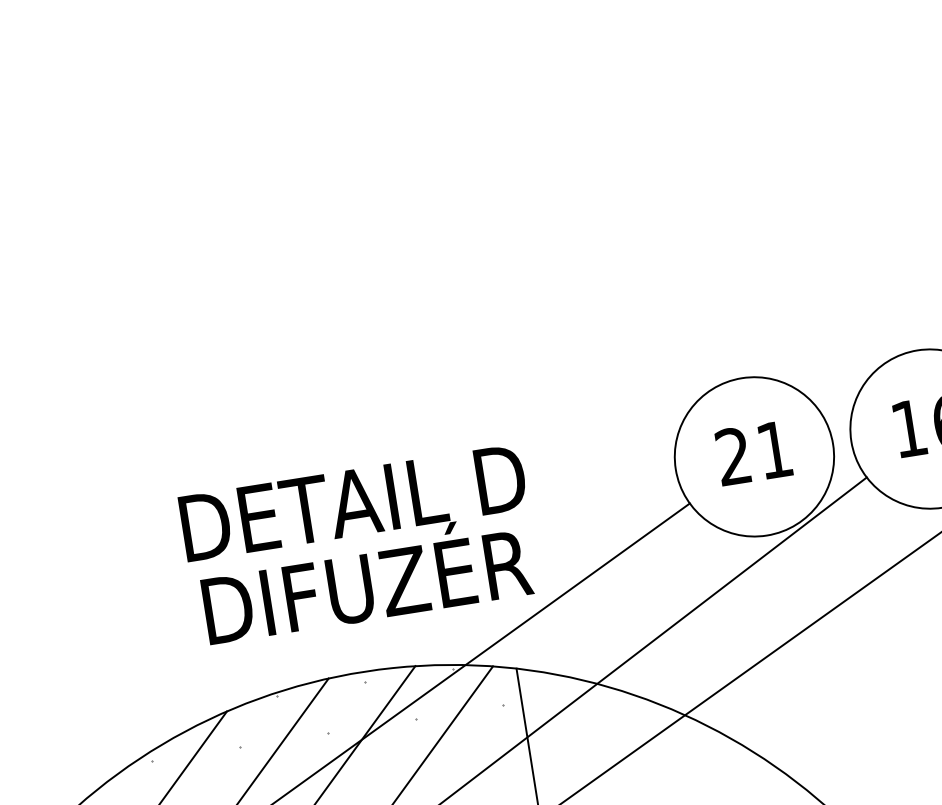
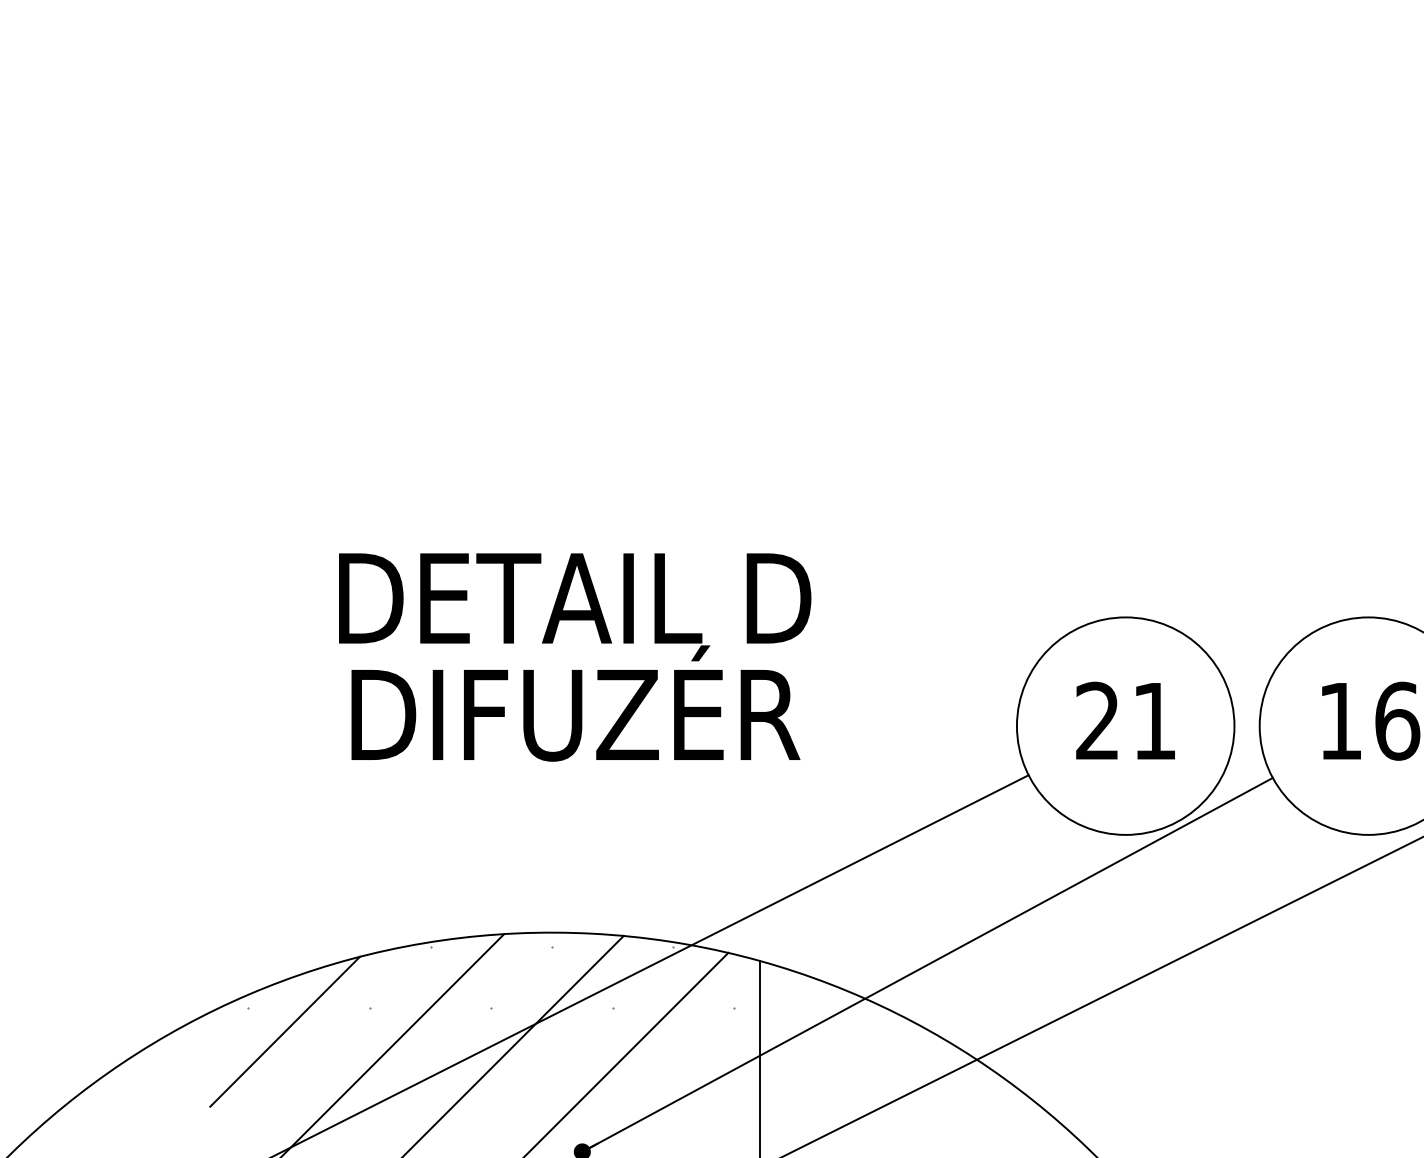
text: (360, 545) -> (575, 657), moved

